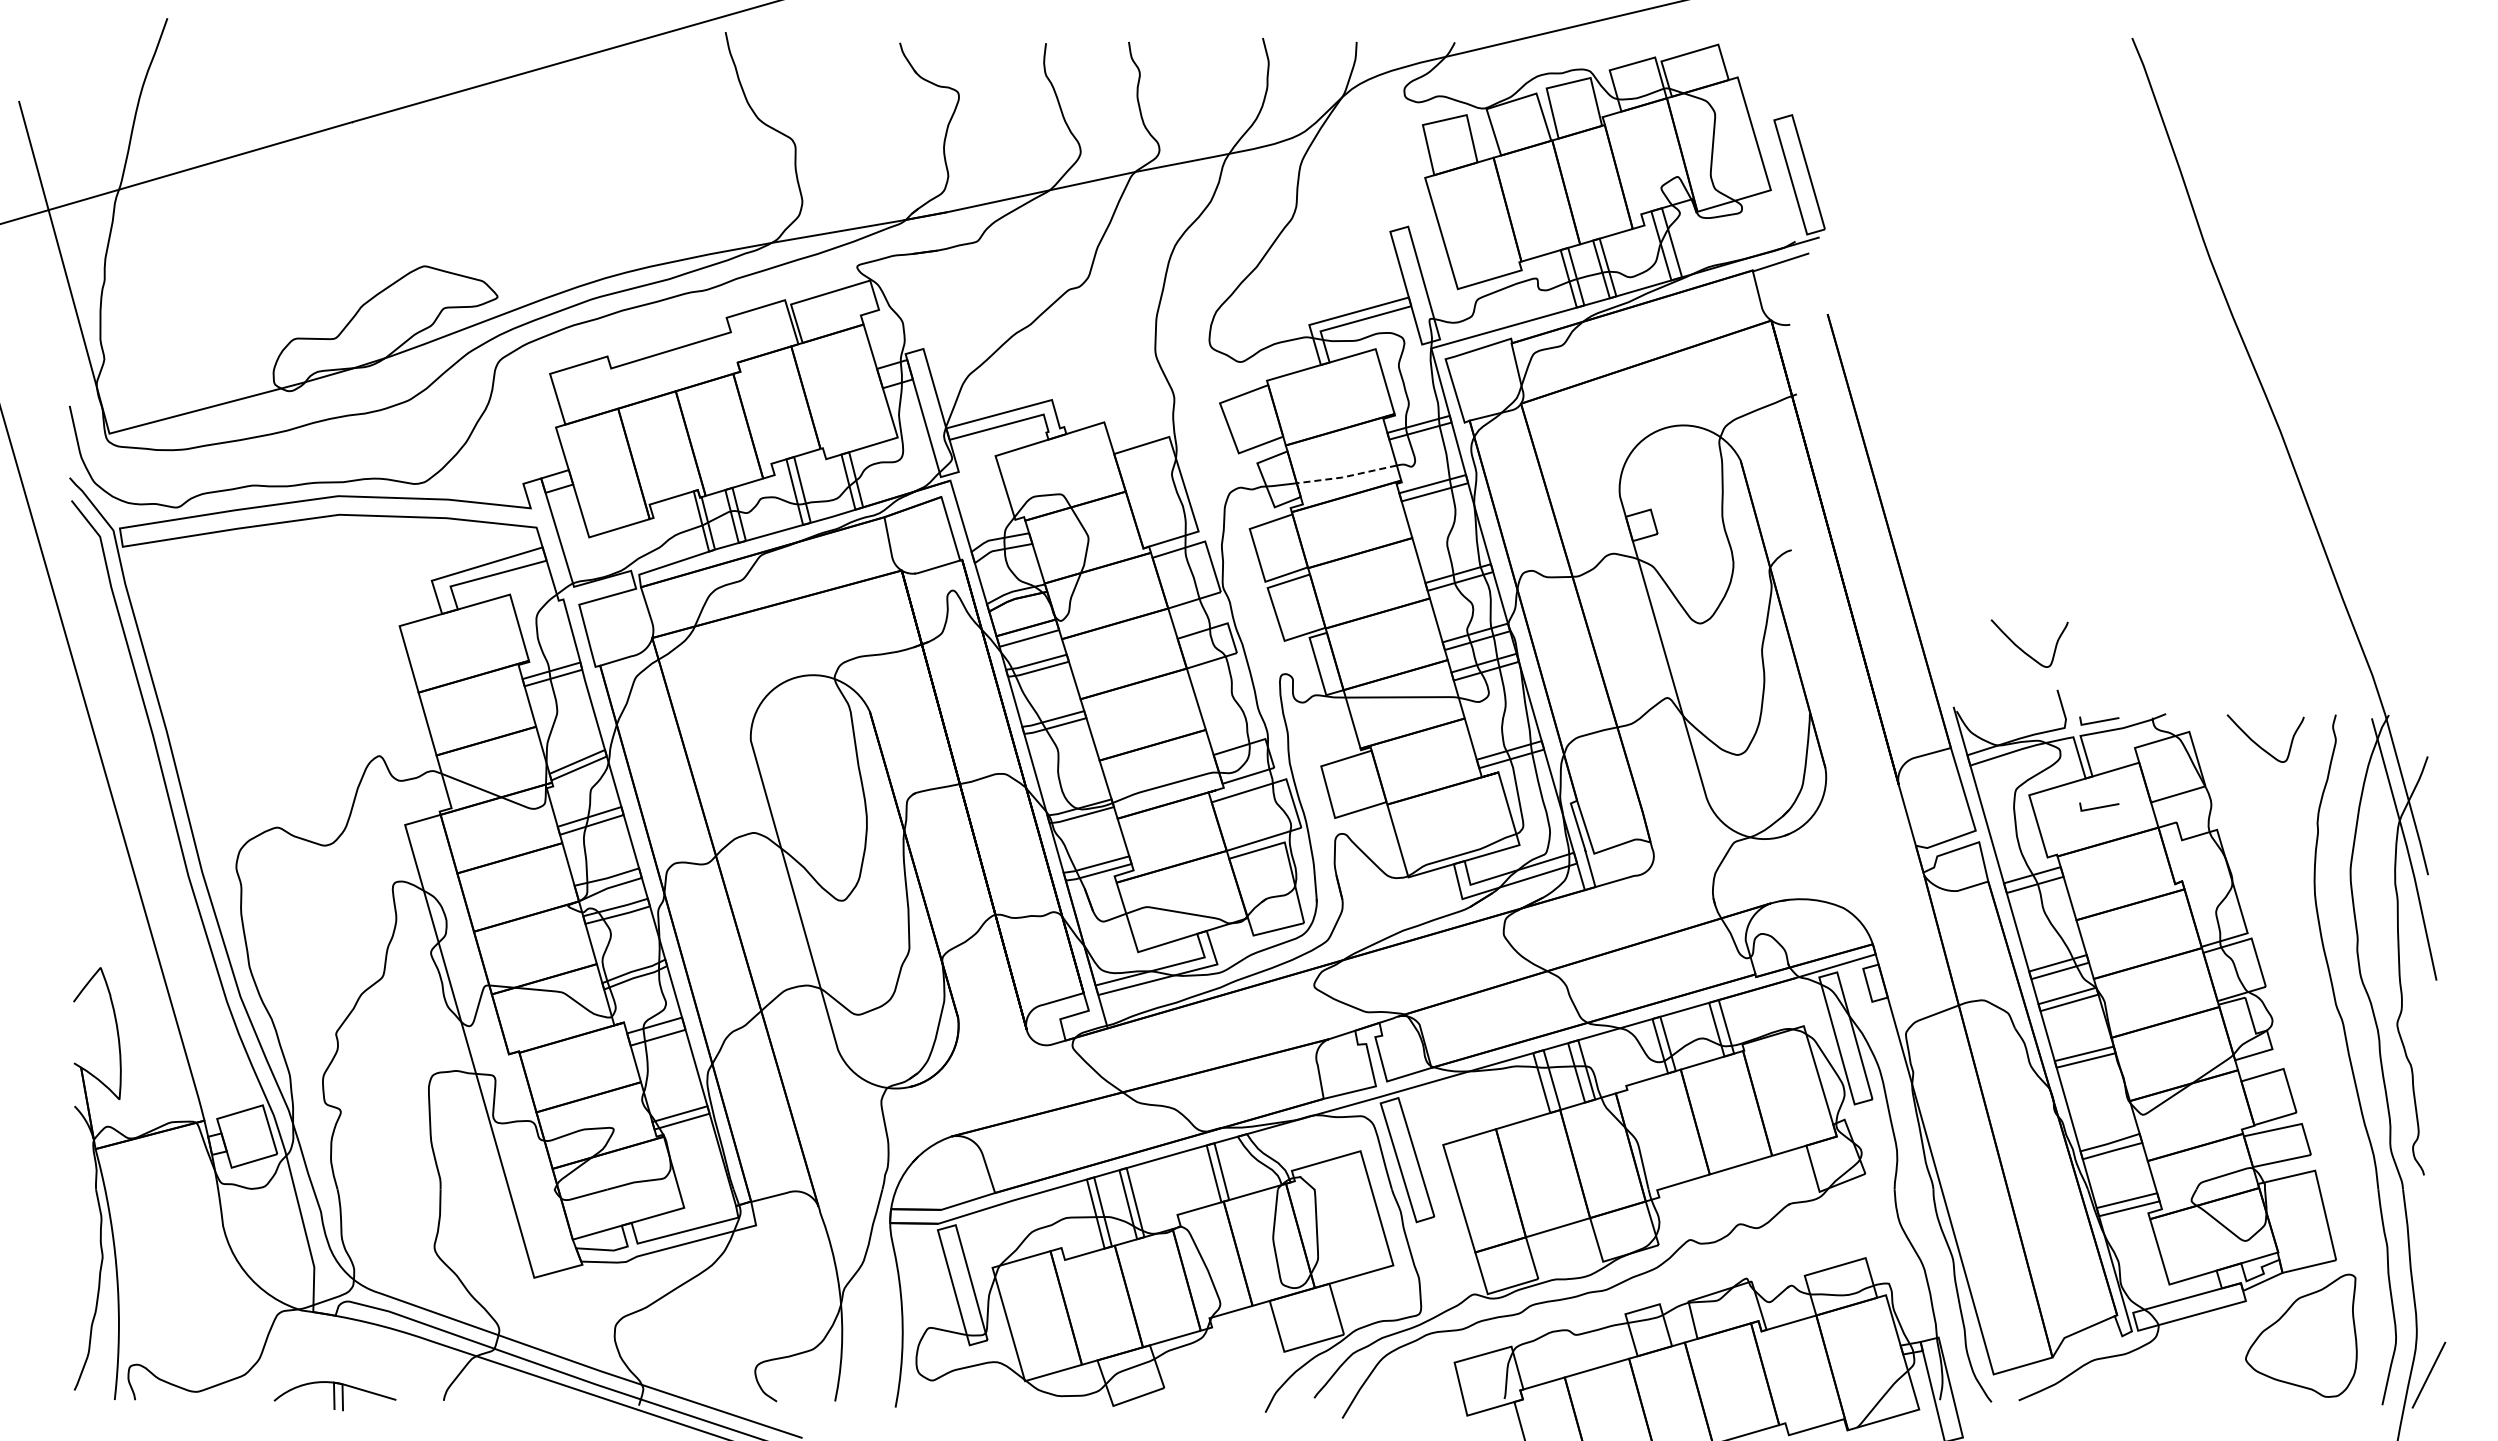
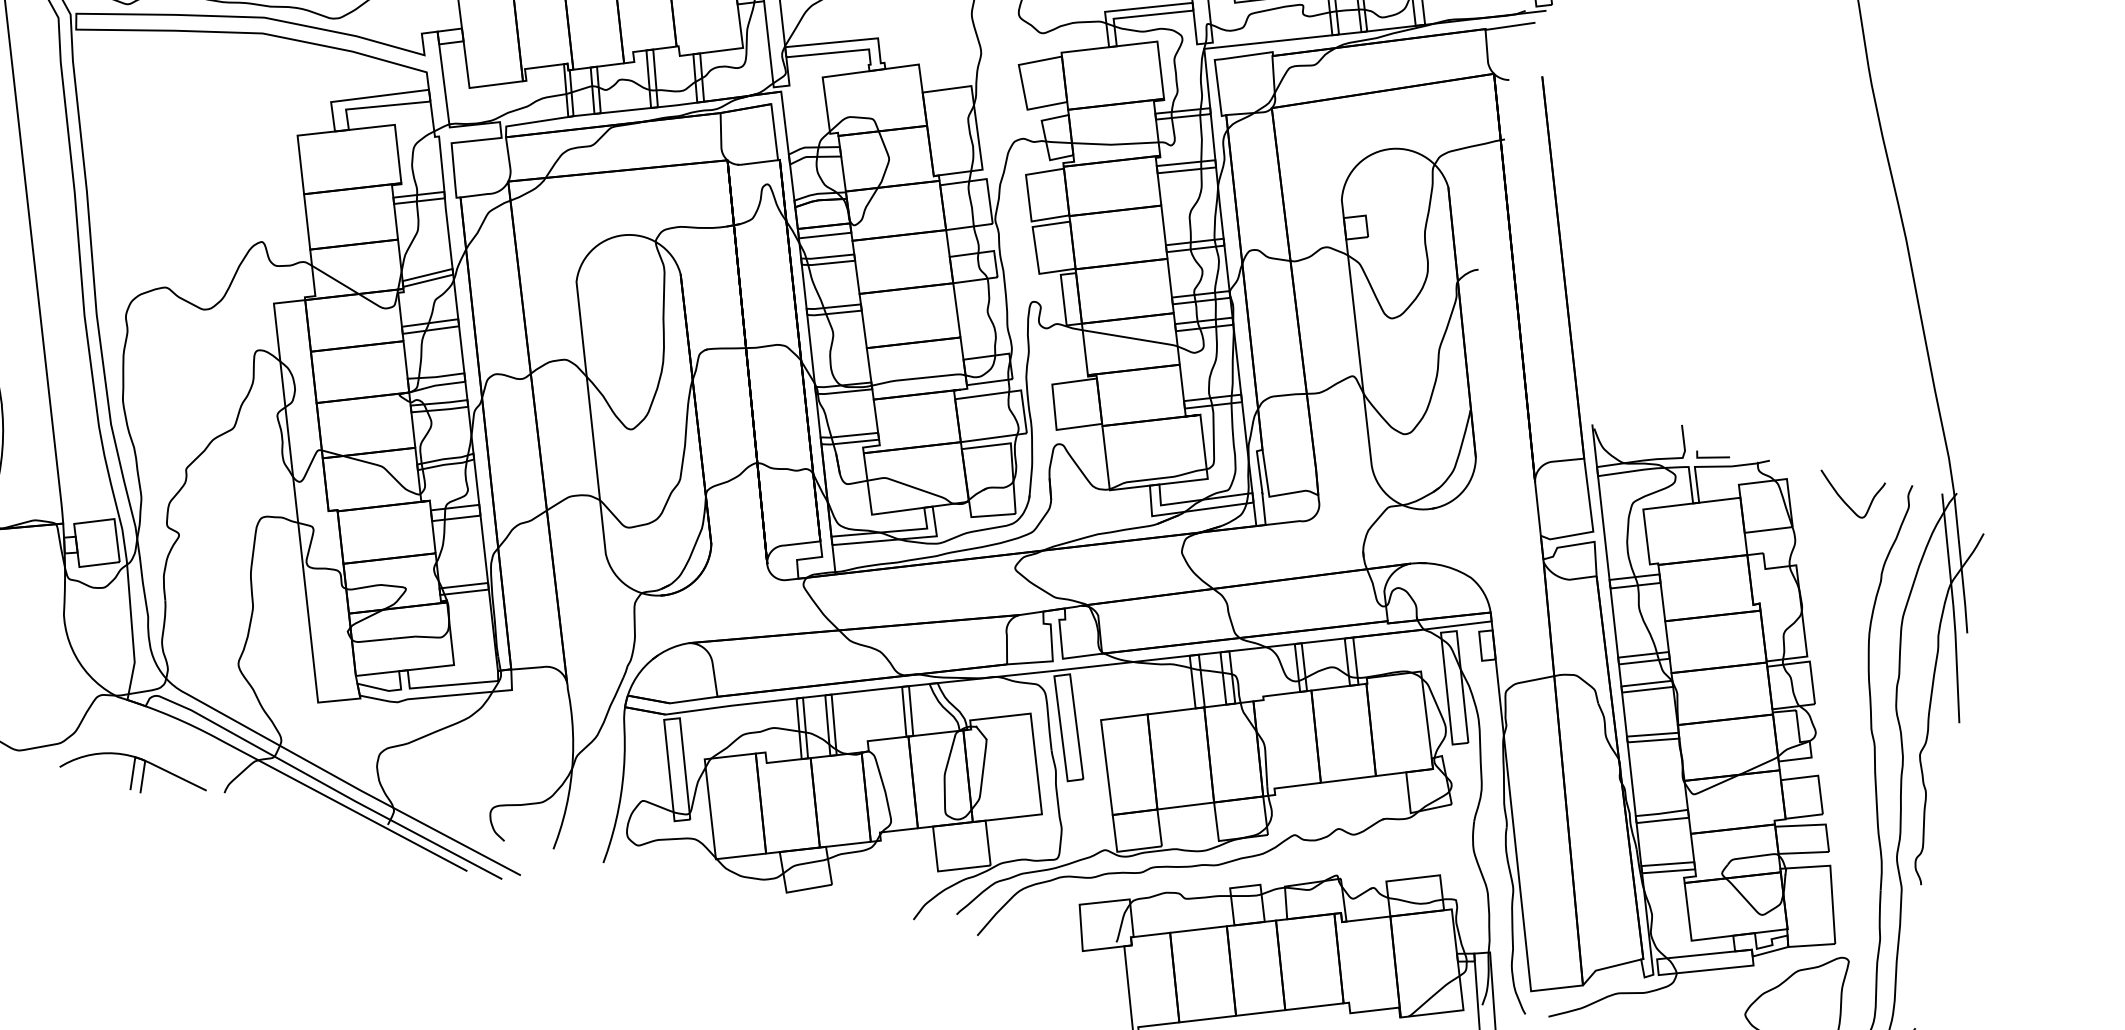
line: (1346, 476) -> (1114, 144), dashed -> solid
curve: (2022, 649) -> (1658, 386), removed
line: (2099, 806) -> (1700, 528), removed
part: (334, 1396) -> (133, 773), size x1.43

